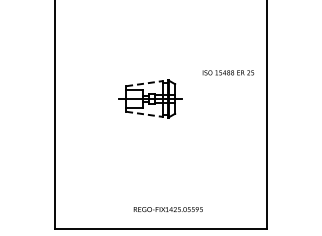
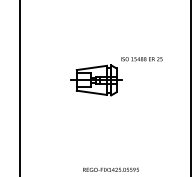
text: (228, 72) -> (141, 58), moved
line: (144, 83) -> (91, 67), dashed -> solid
line: (144, 114) -> (91, 92), dashed -> solid

